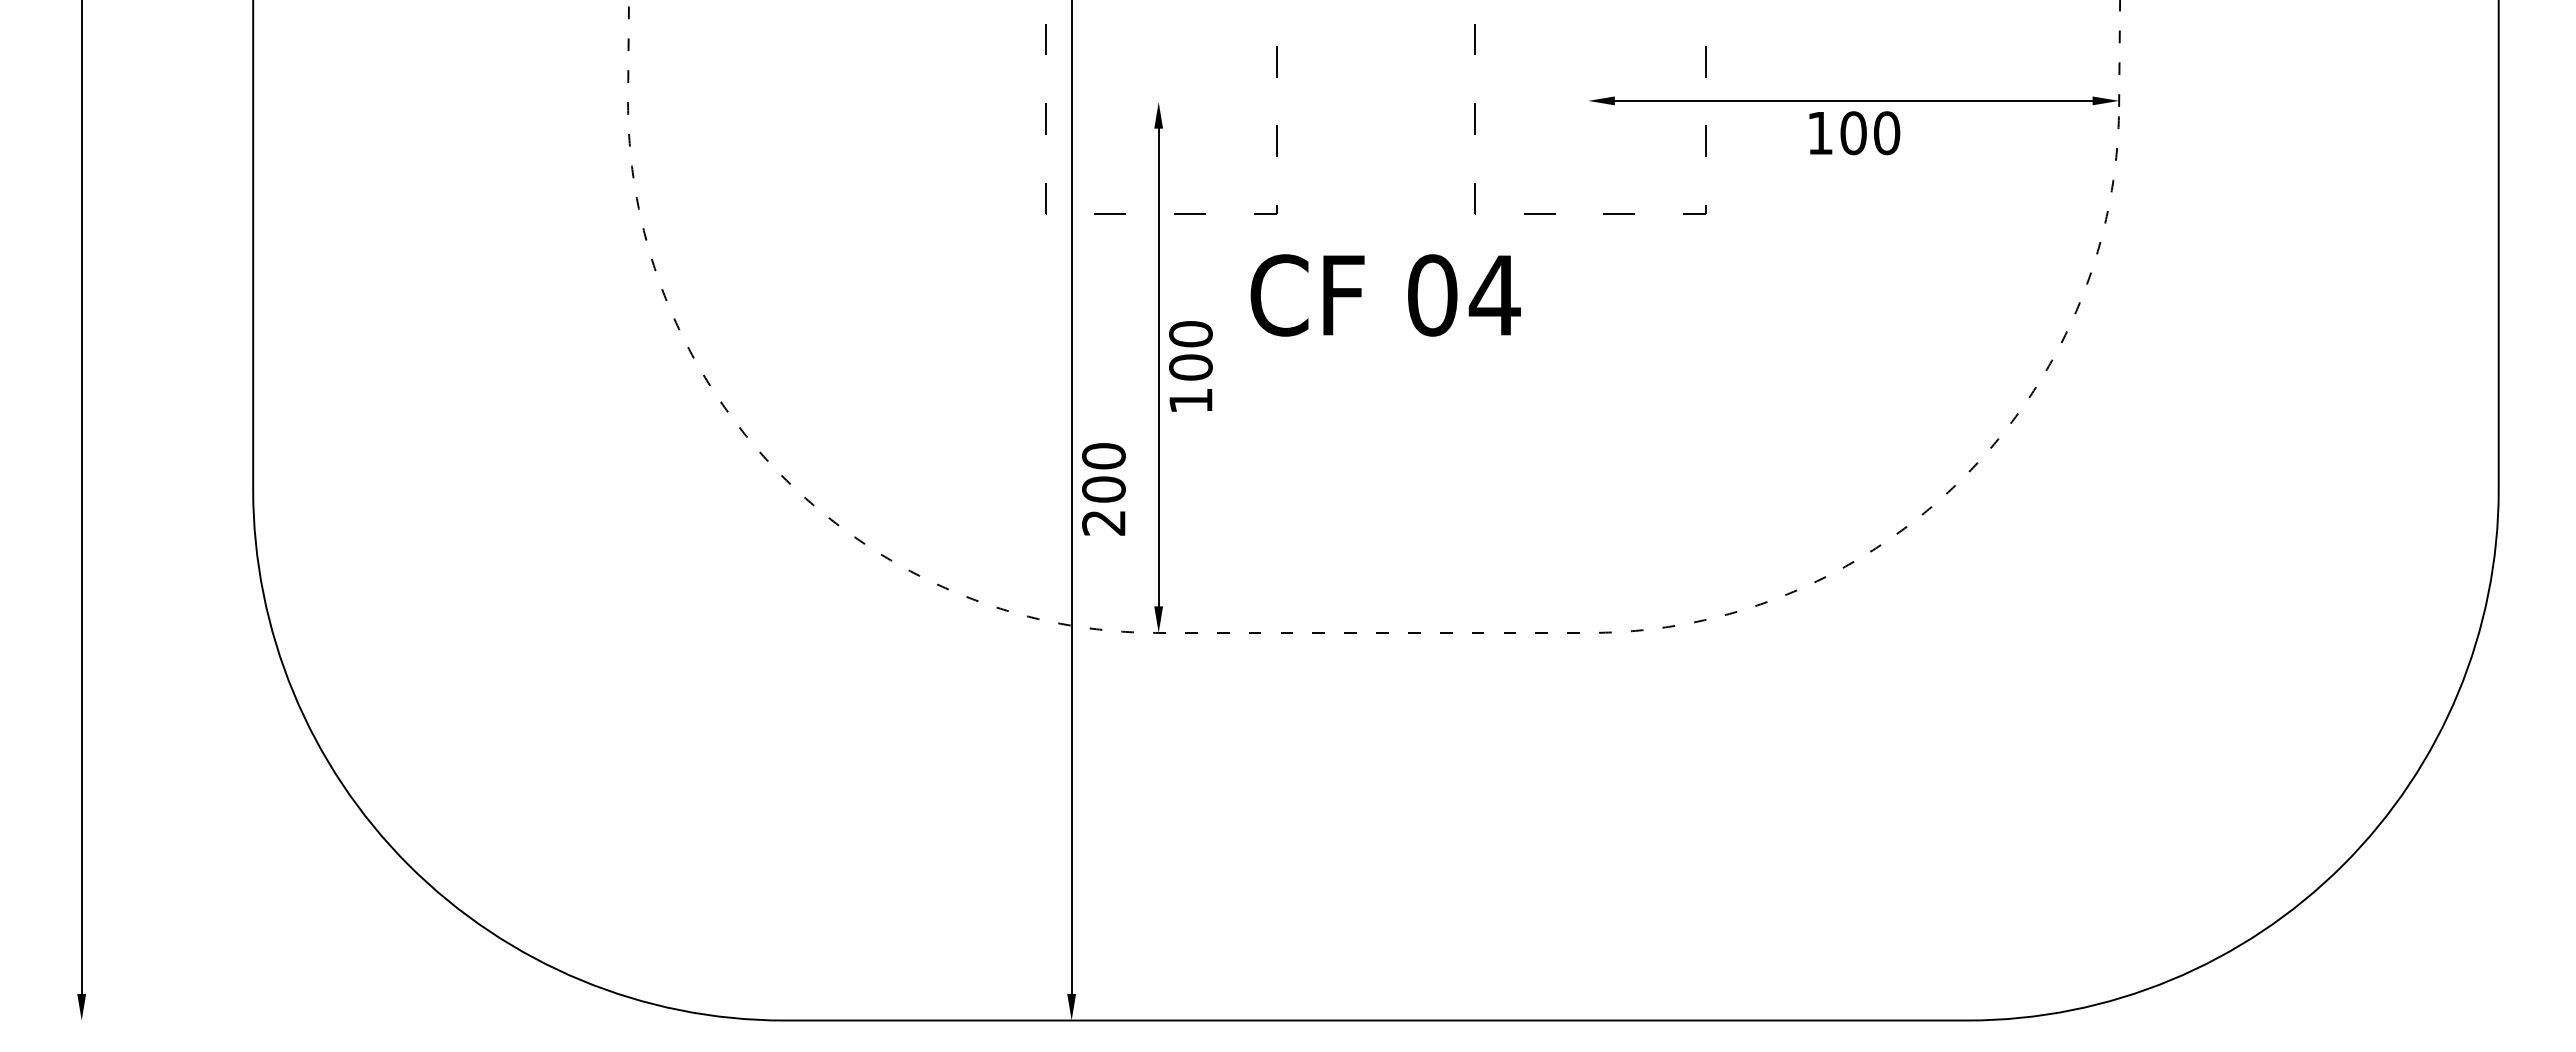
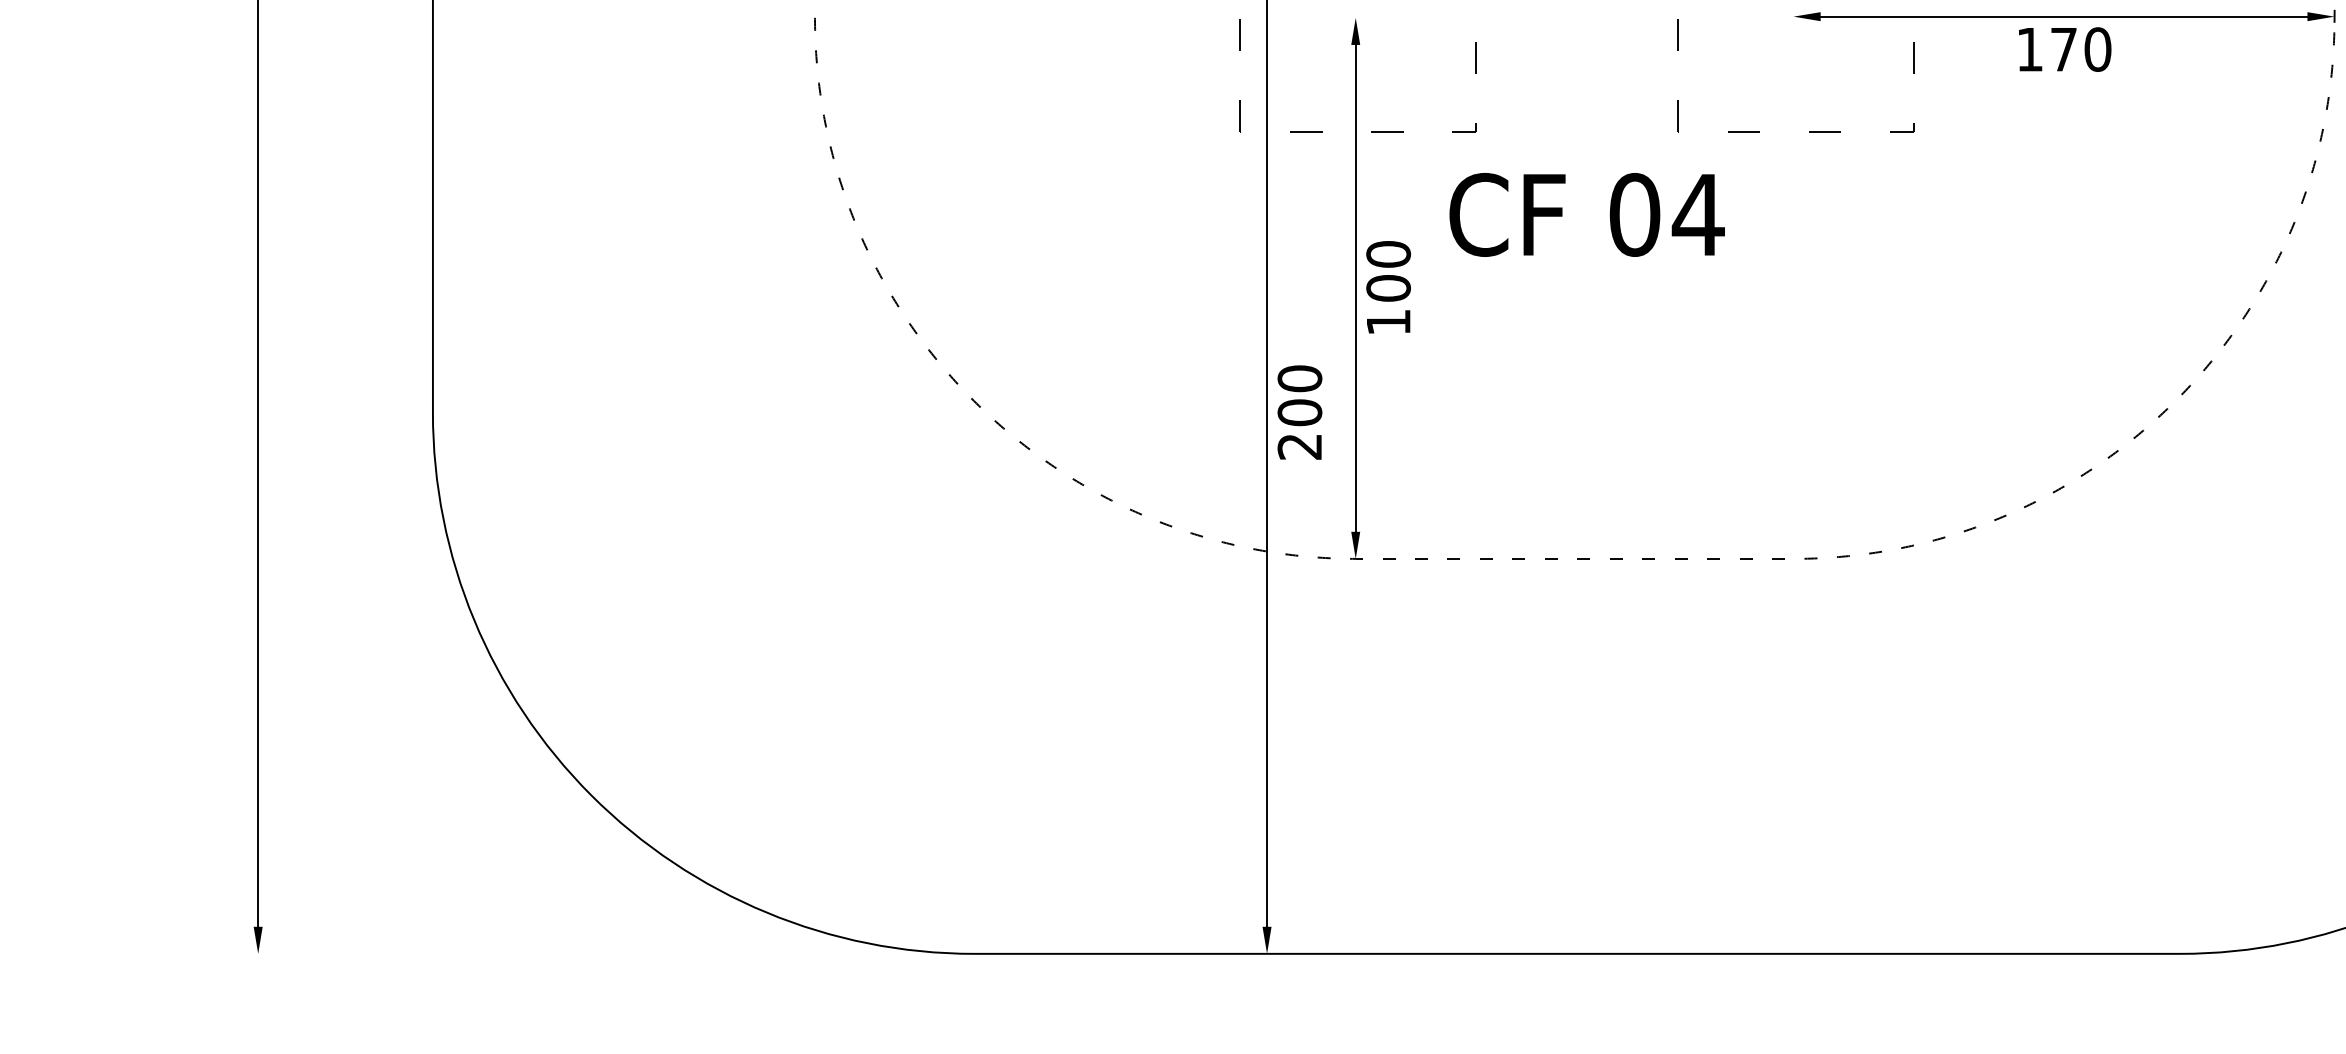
text: (1853, 133) -> (2063, 49), 100 -> 170

